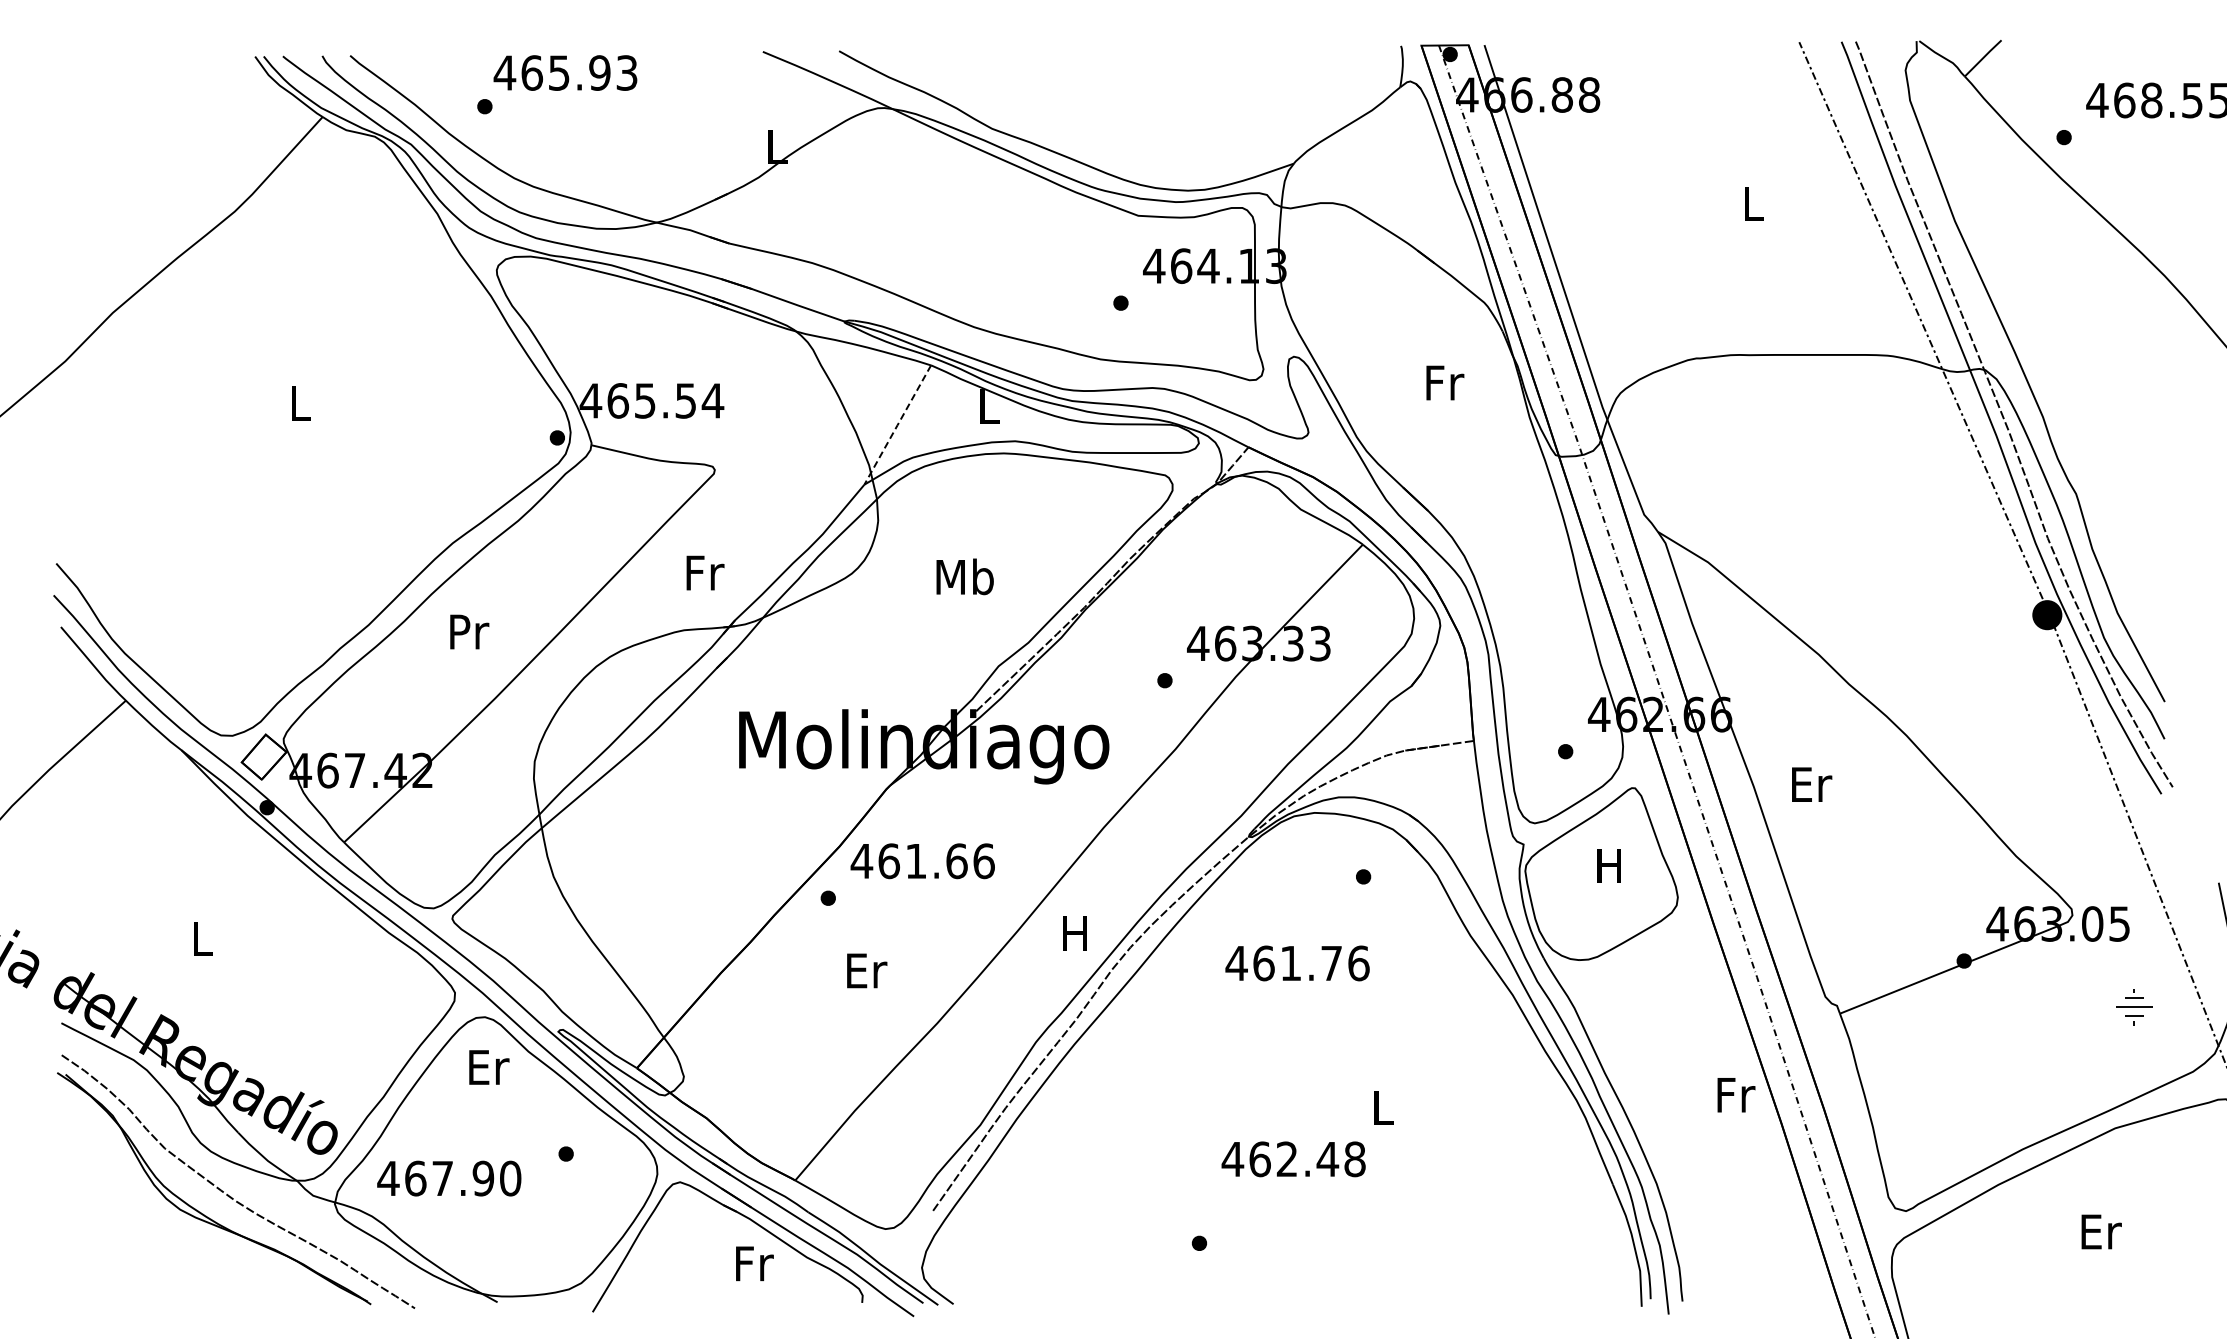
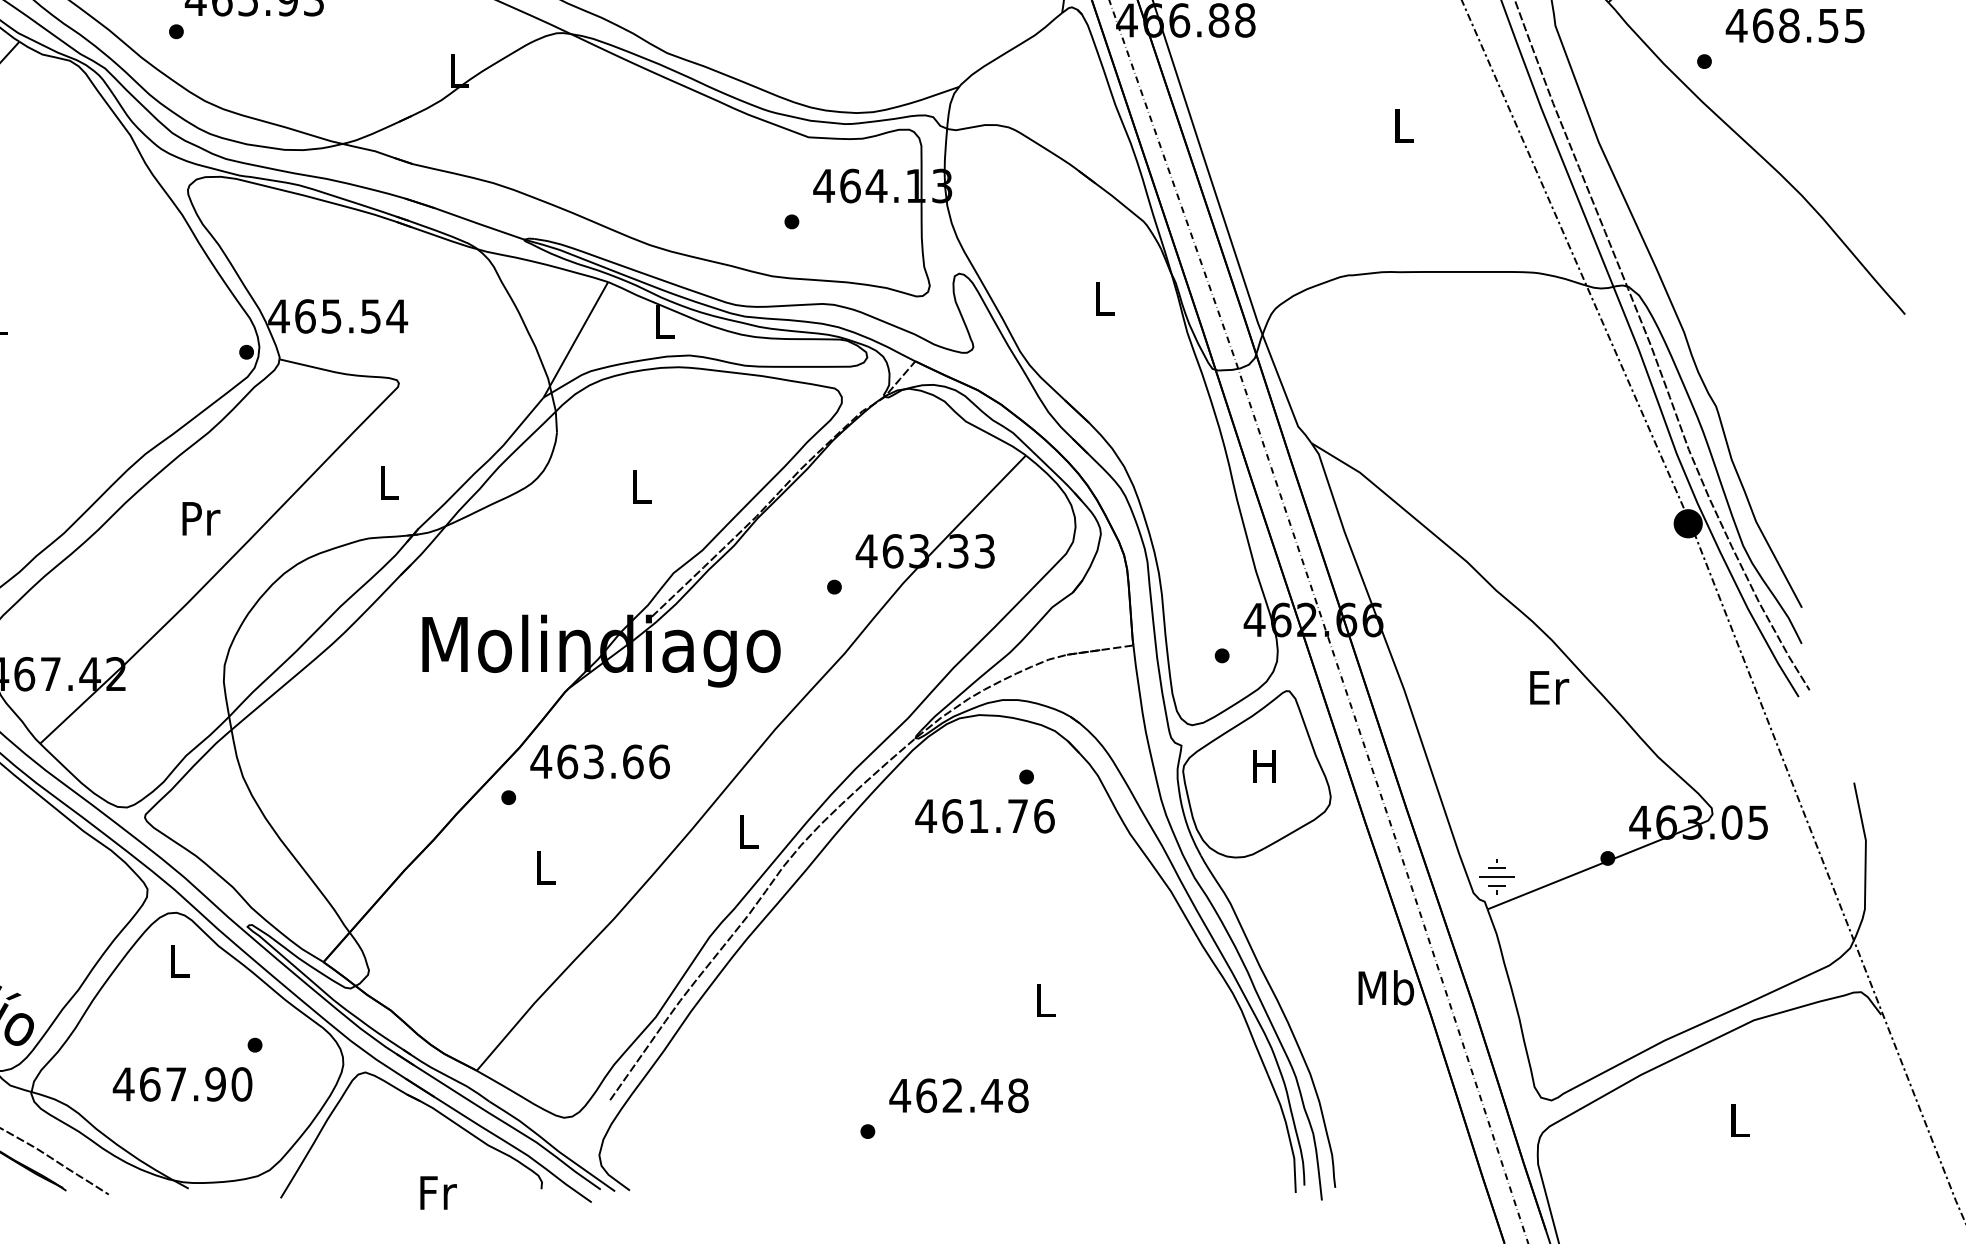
text: (1445, 382) -> (1105, 298), Fr -> L
line: (897, 425) -> (575, 340), dashed -> solid
text: (705, 572) -> (389, 482), Fr -> L
text: (964, 576) -> (640, 486), Mb -> L
text: (469, 631) -> (201, 518), moved
text: (1812, 784) -> (1550, 687), moved
text: (916, 861) -> (594, 762), 461.66 -> 463.66
text: (1074, 933) -> (746, 831), H -> L
text: (1297, 963) -> (984, 816), moved
text: (867, 970) -> (546, 867), Er -> L
part: (2134, 1007) -> (1496, 877), moved
text: (489, 1067) -> (180, 961), Er -> L
text: (1734, 1094) -> (1385, 987), Fr -> Mb
text: (1293, 1159) -> (958, 1095), moved
text: (449, 1178) -> (182, 1084), moved
text: (2101, 1231) -> (1740, 1120), Er -> L
text: (754, 1263) -> (438, 1192), moved

